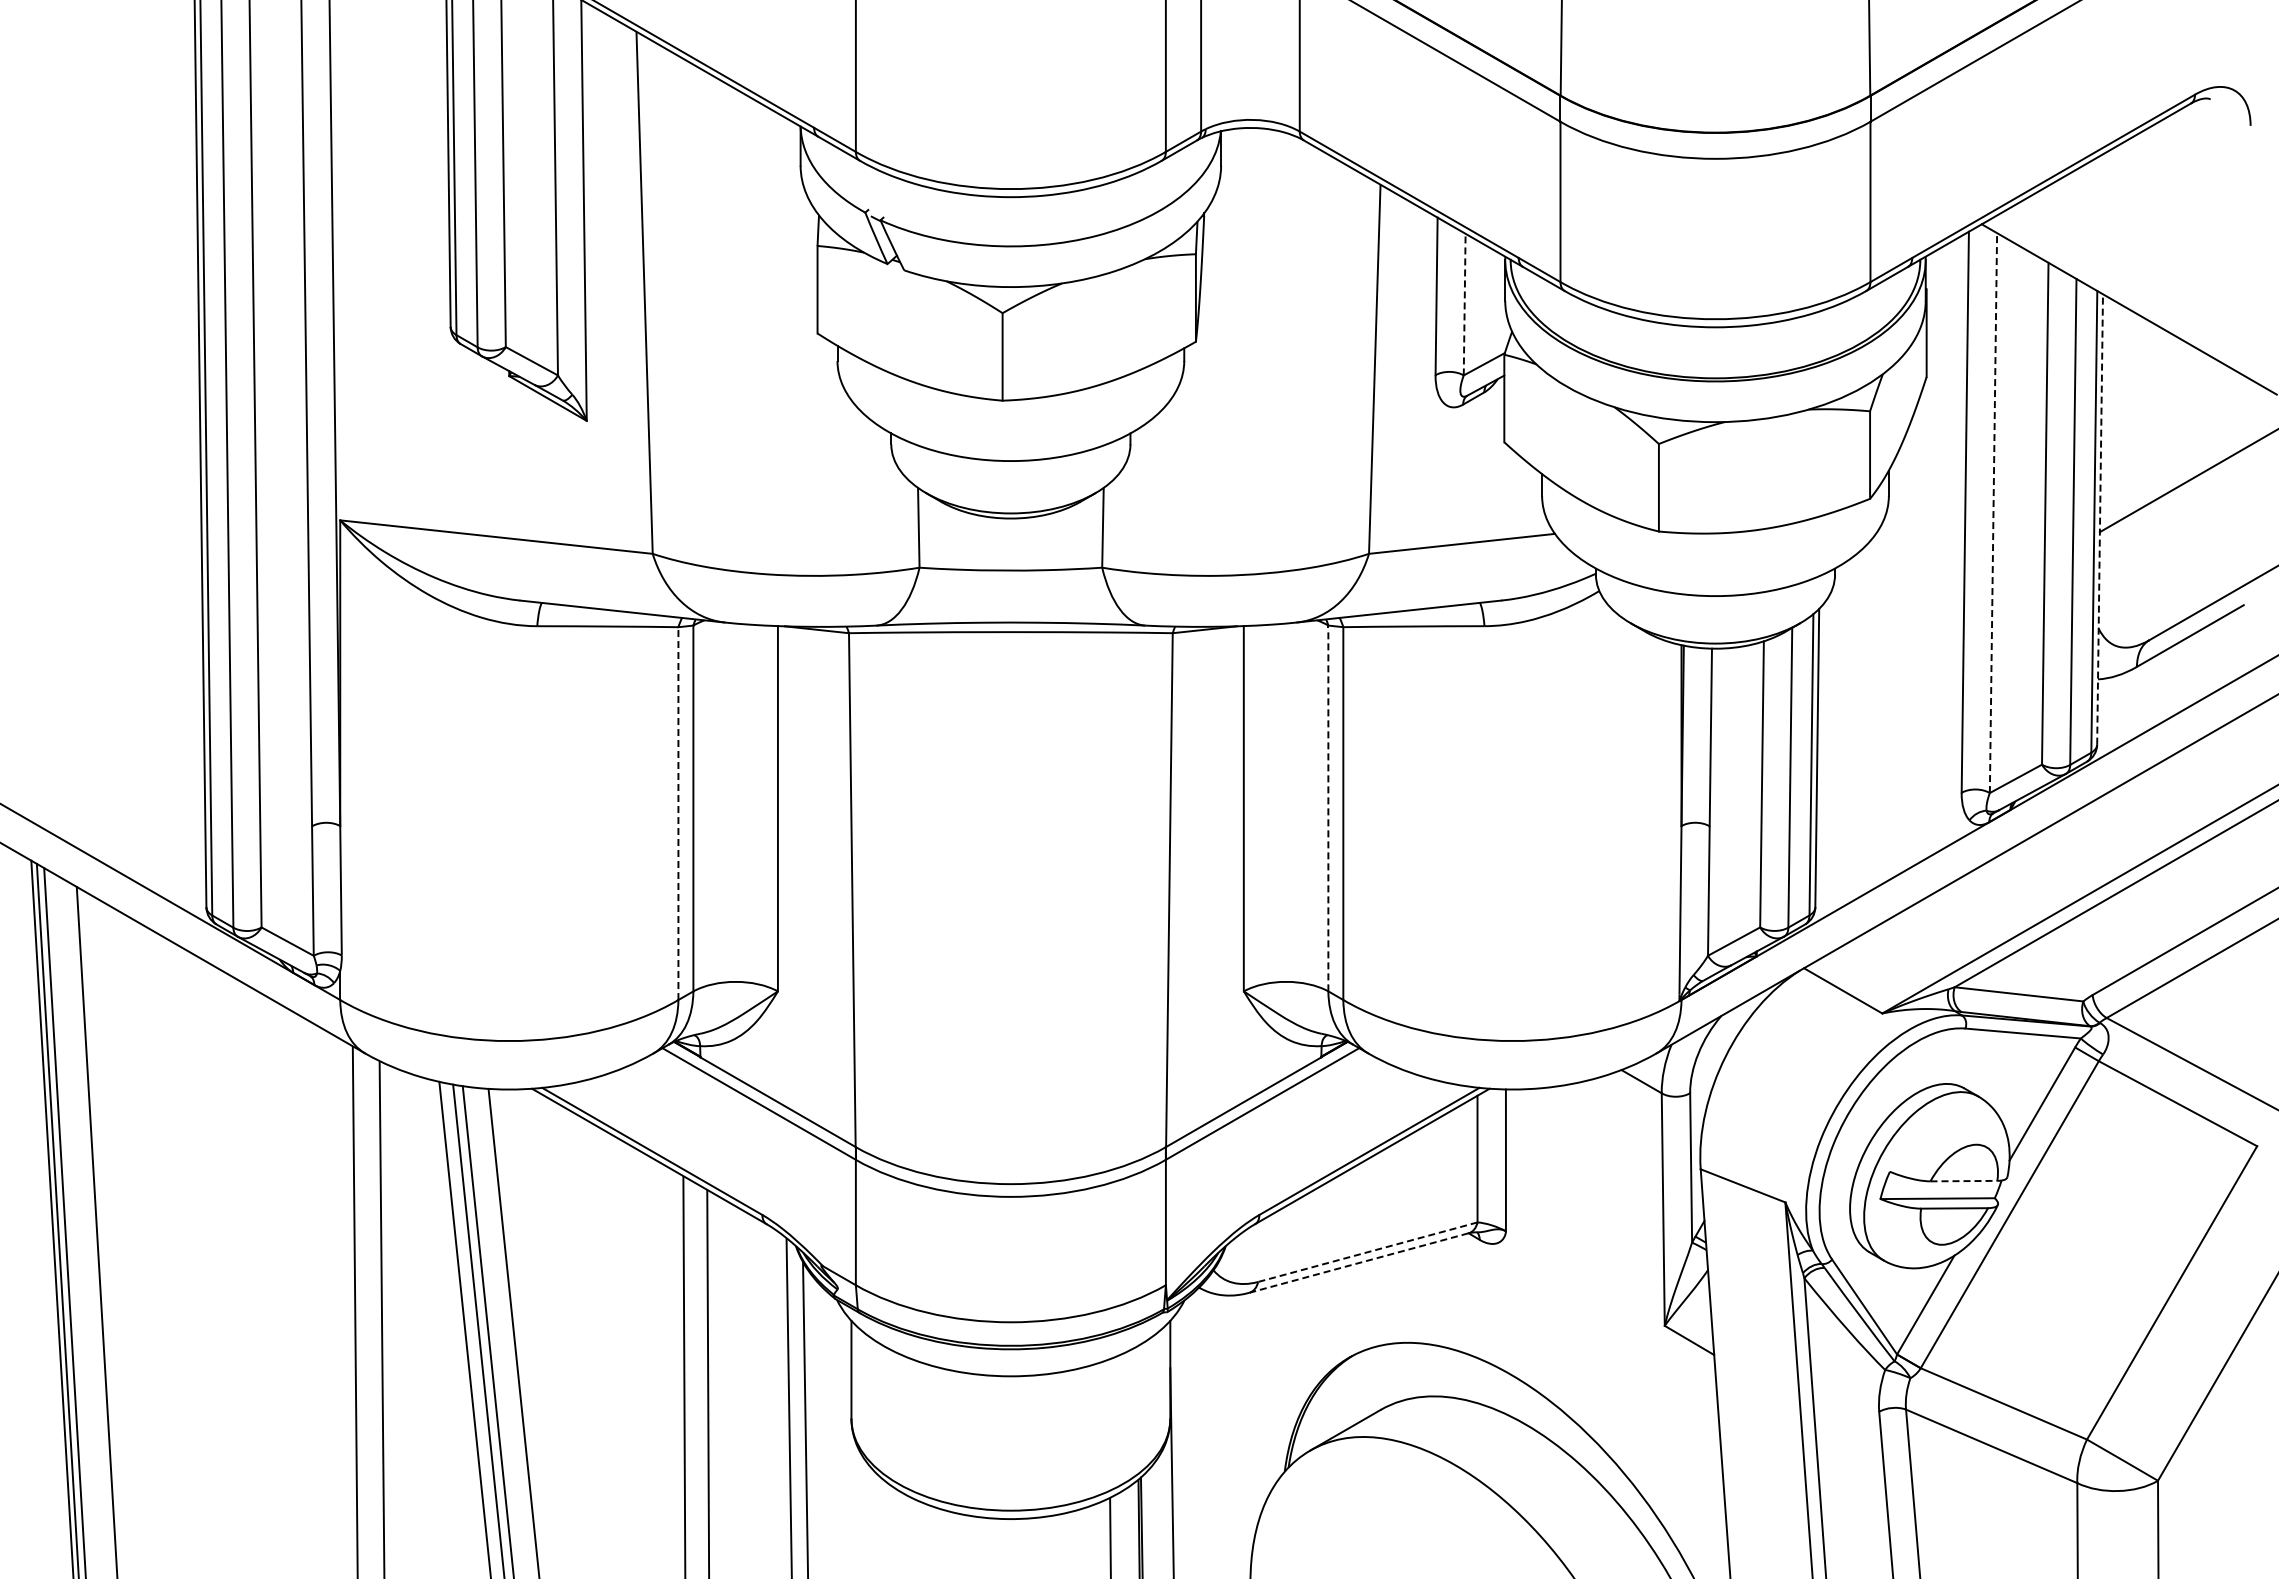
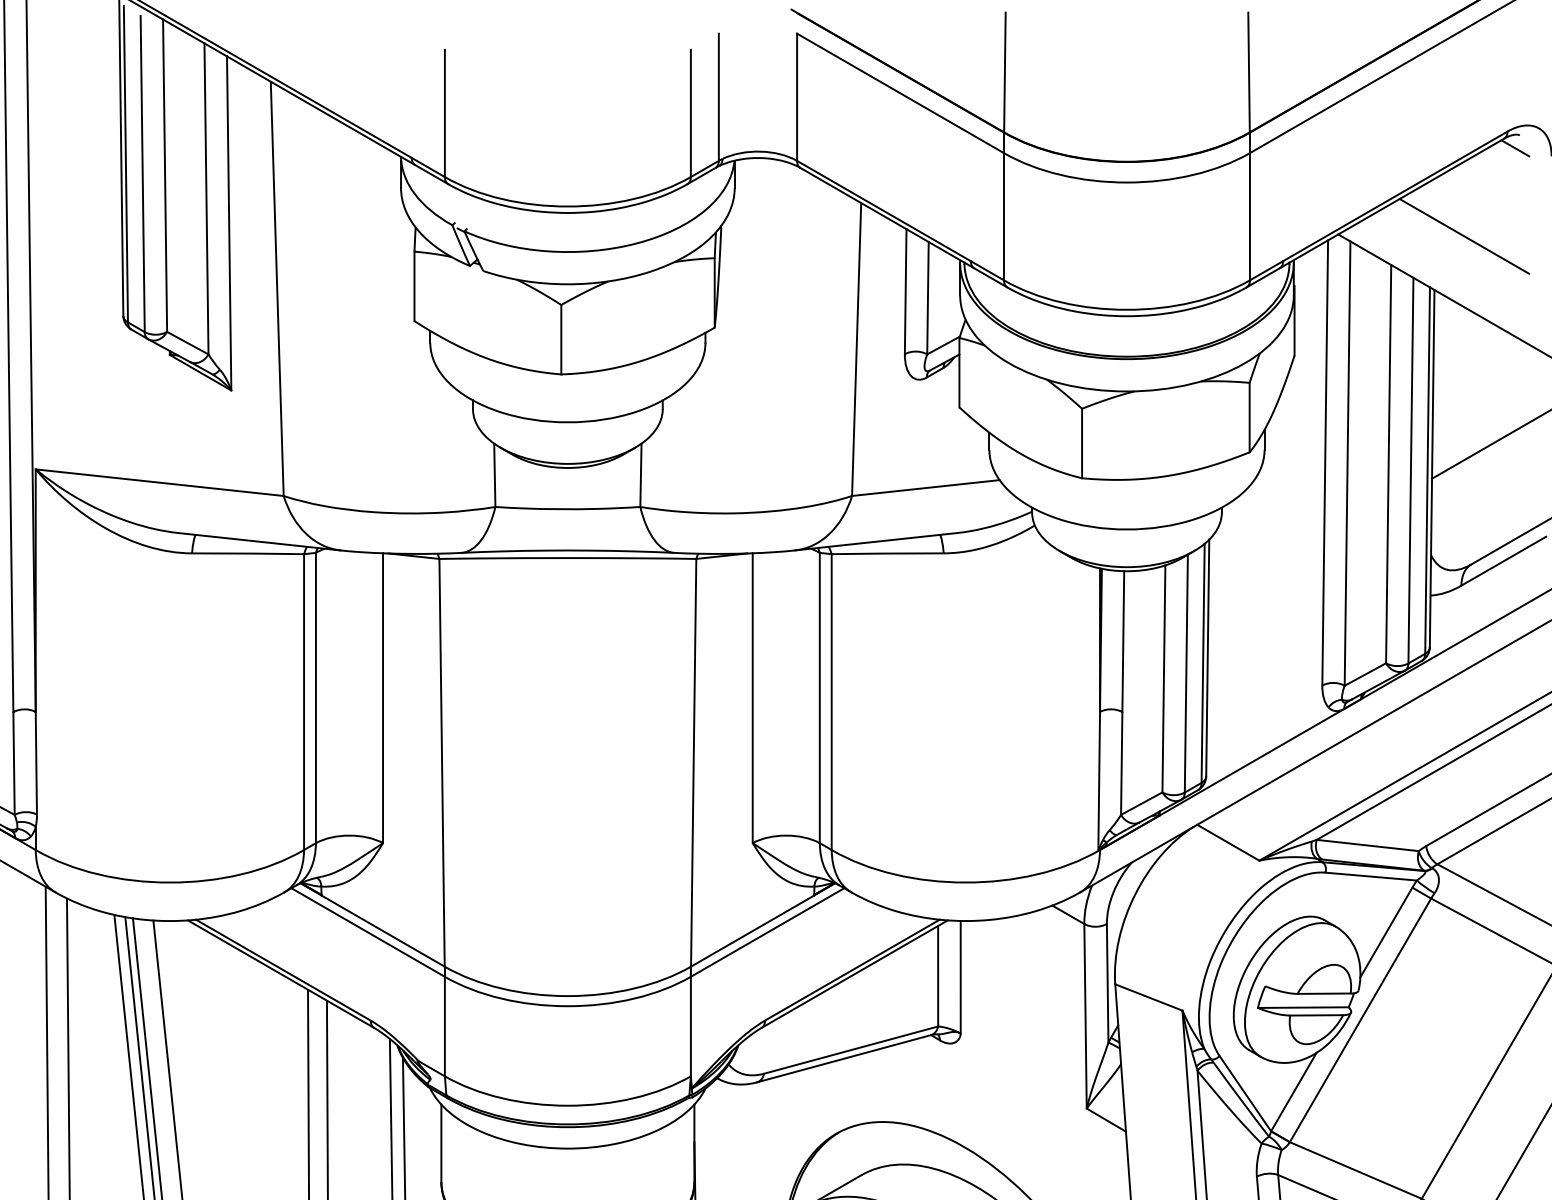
line: (2204, 115) -> (1515, 148), added
line: (2140, 226) -> (1464, 236), added
line: (1464, 304) -> (927, 298), dashed -> solid
line: (1993, 513) -> (1347, 463), dashed -> solid
line: (2100, 518) -> (1432, 467), dashed -> solid
line: (1328, 808) -> (819, 698), dashed -> solid
line: (678, 813) -> (304, 702), dashed -> solid
line: (1964, 1181) -> (1324, 994), dashed -> solid
line: (1367, 1252) -> (850, 1050), dashed -> solid
line: (1358, 1263) -> (843, 1059), dashed -> solid

